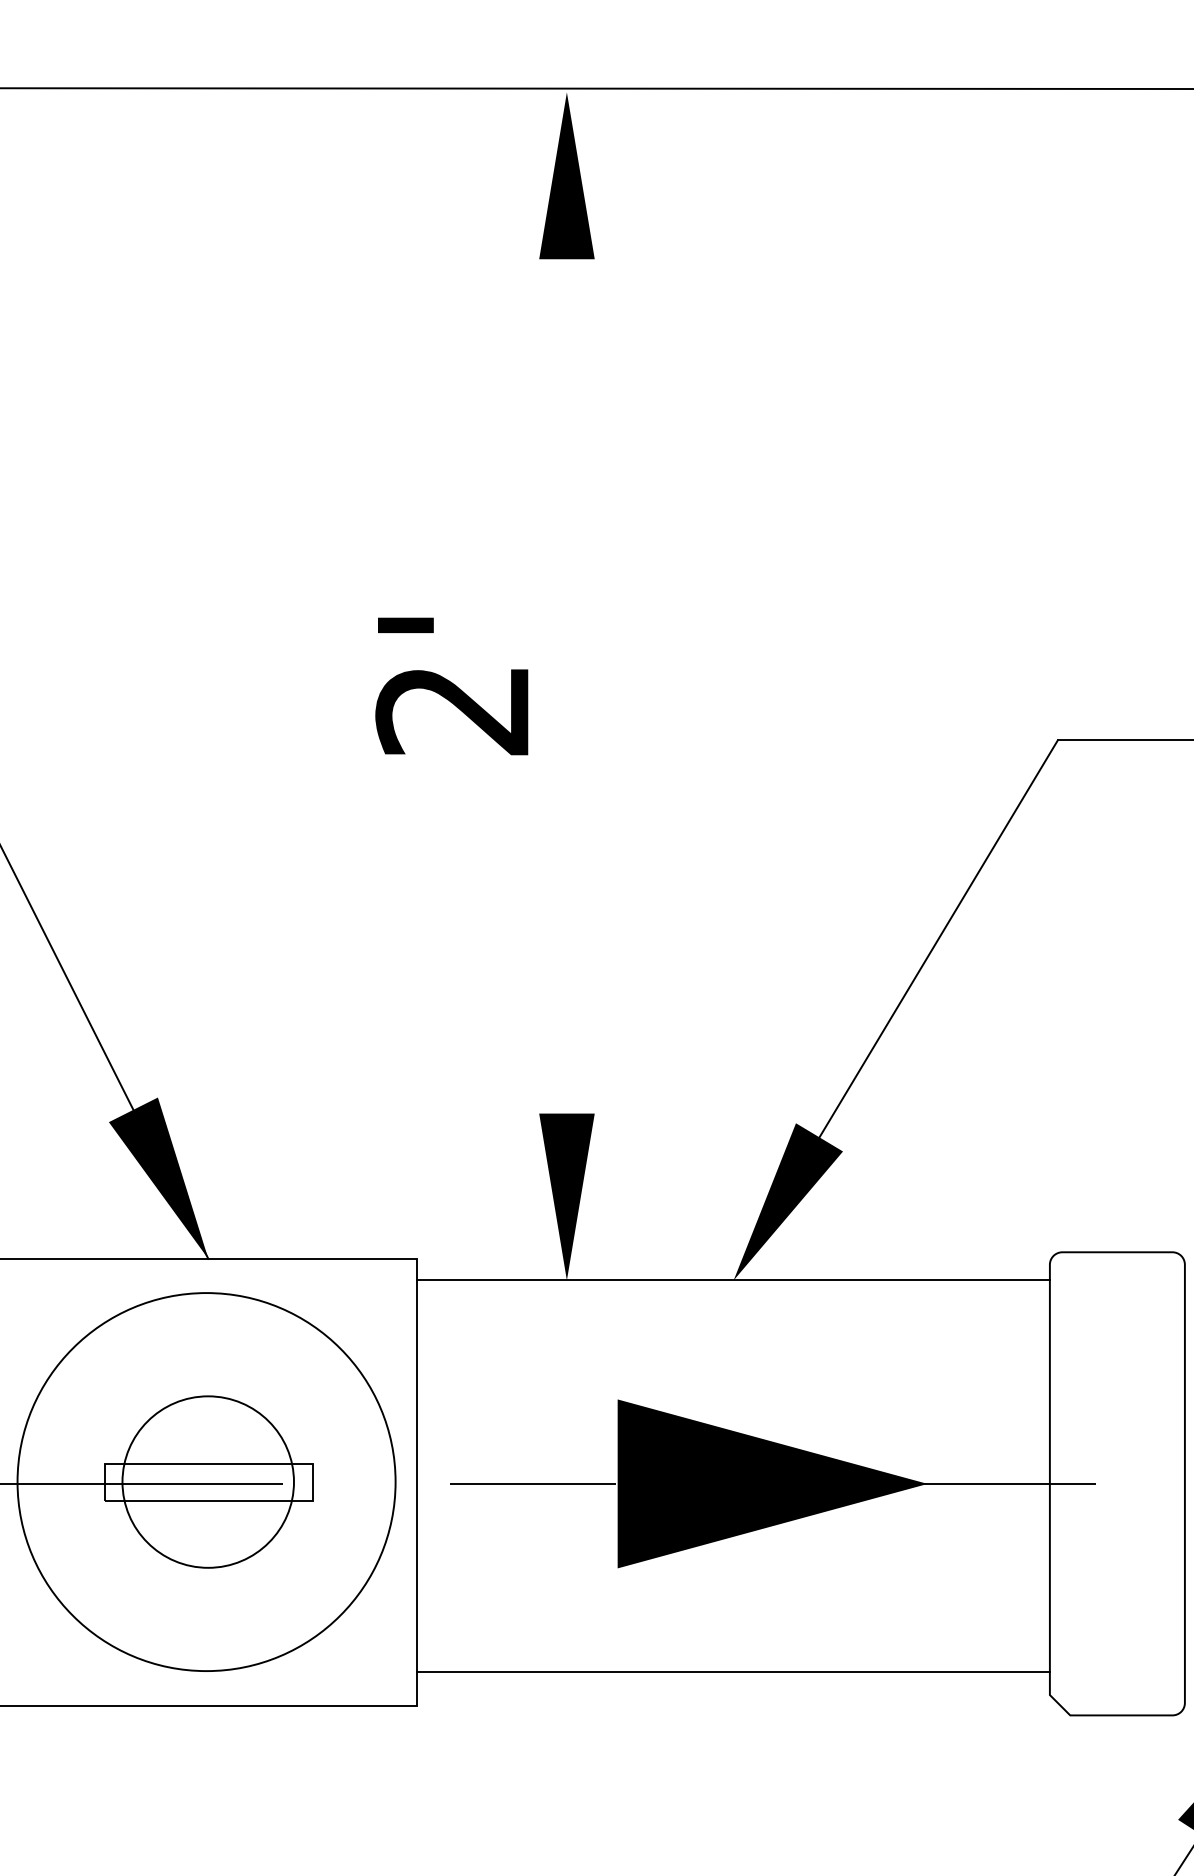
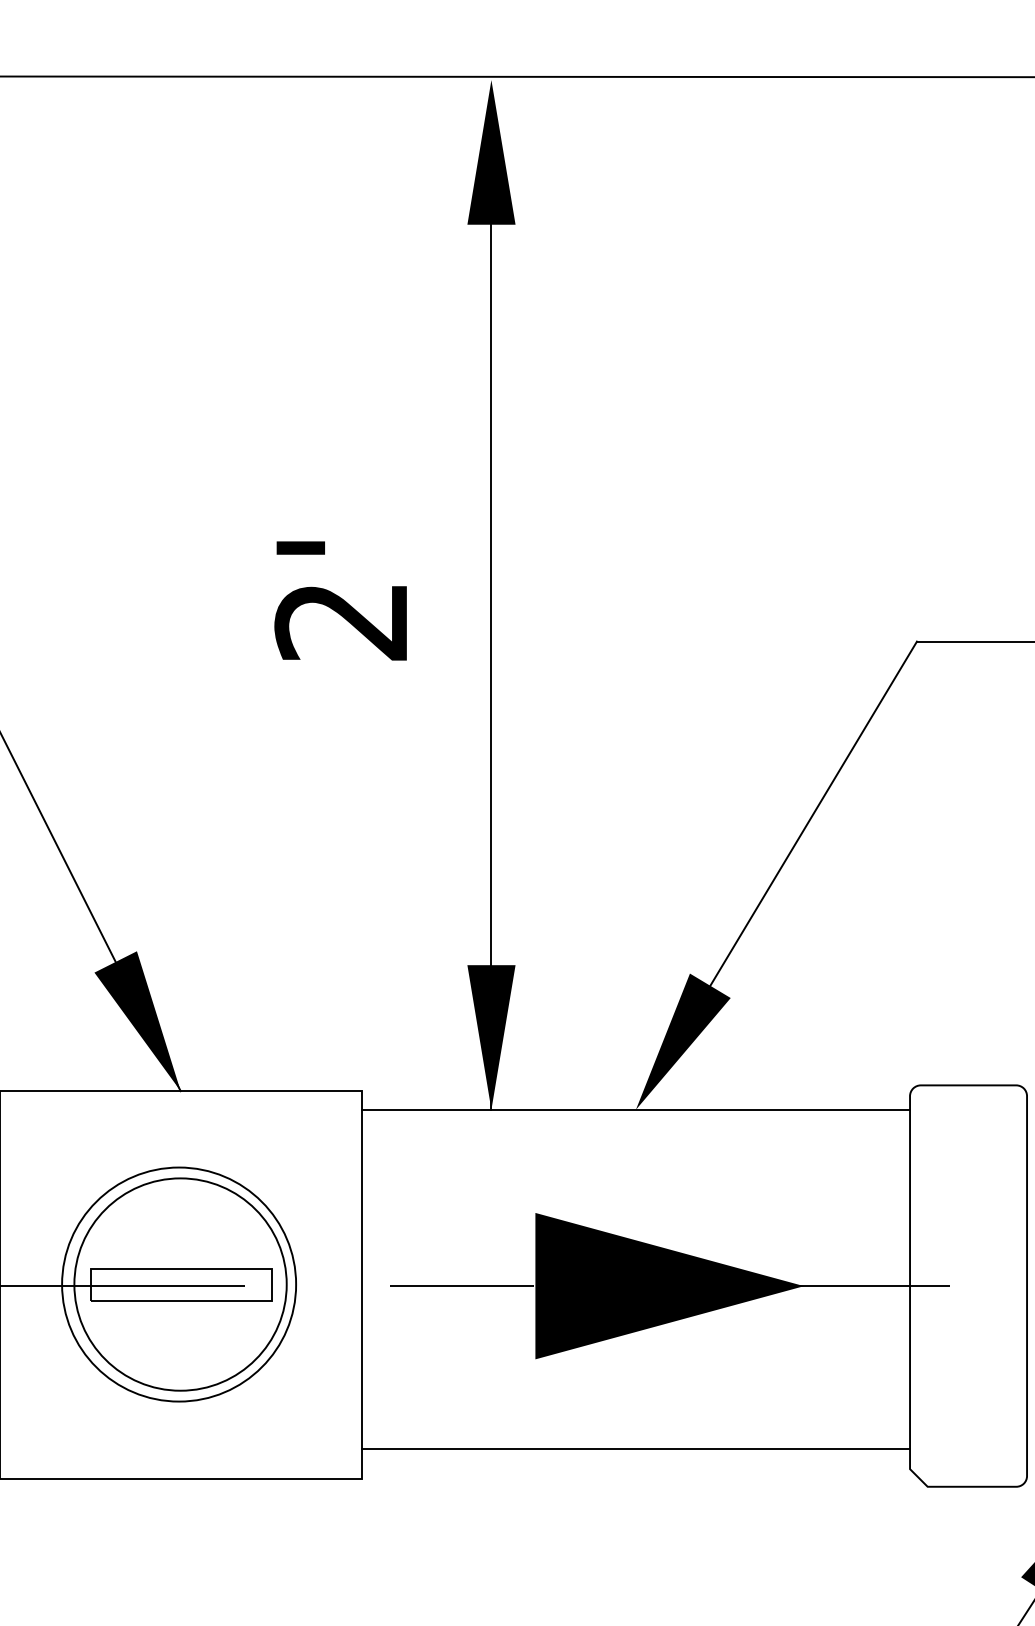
text: (451, 685) -> (340, 600), moved
line: (567, 768) -> (491, 666), added
circle: (207, 1482) -> (179, 1284), size x0.71
circle: (208, 1482) -> (180, 1284), size x1.43

